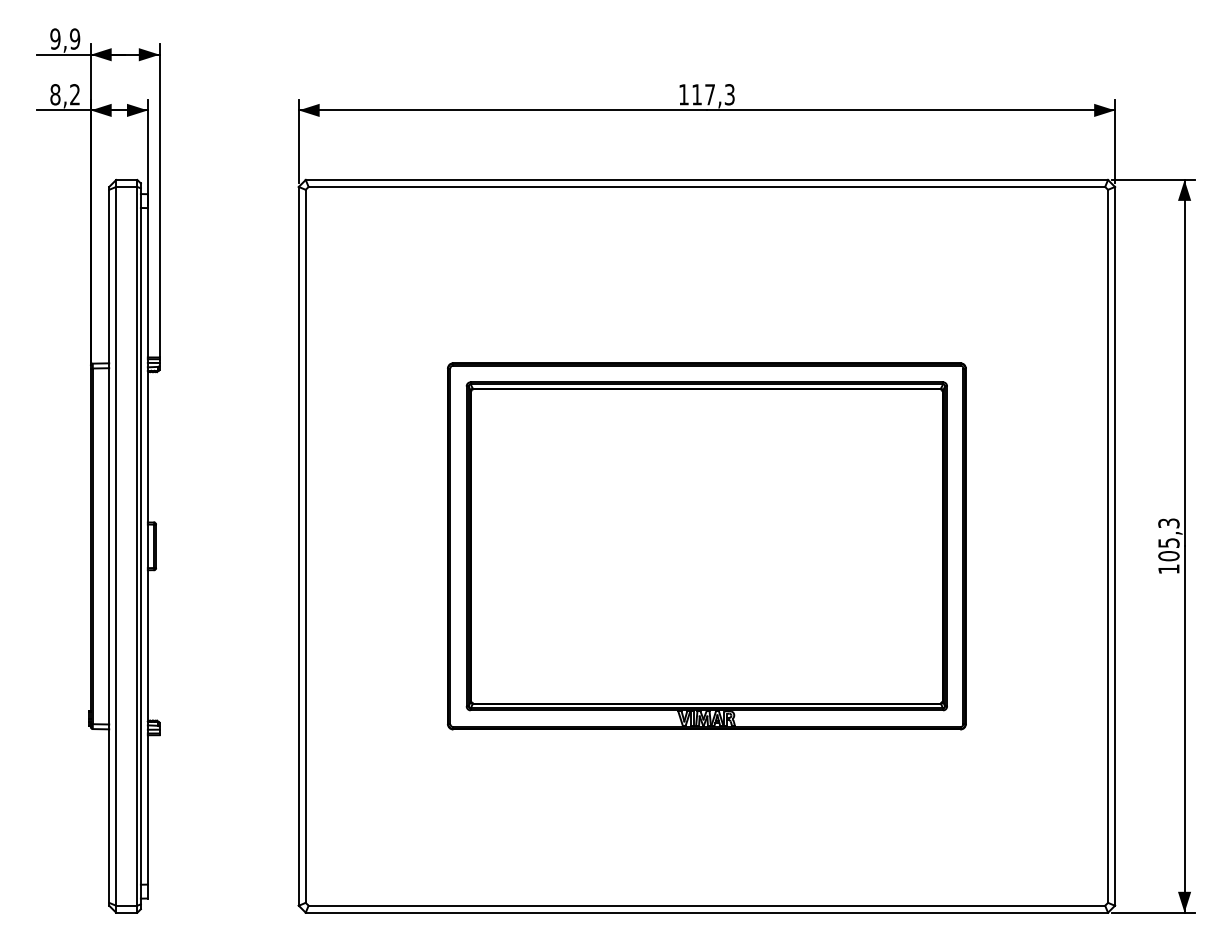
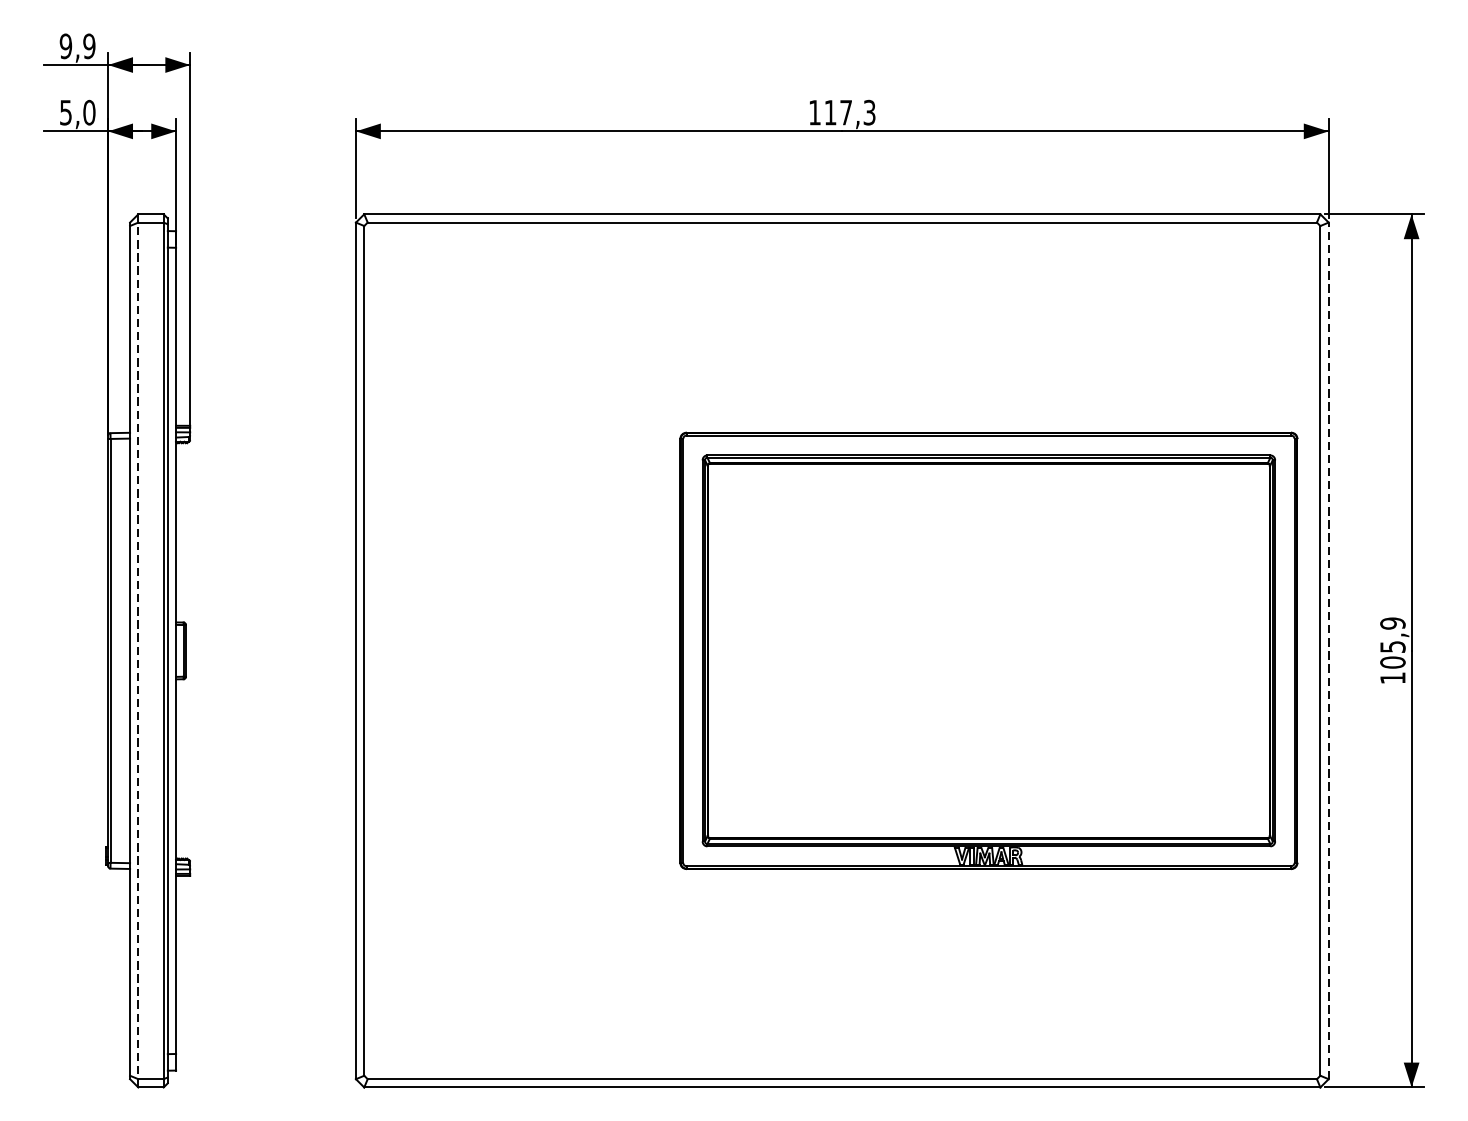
text: (65, 94) -> (77, 112), 8,2 -> 5,0
text: (1168, 523) -> (1392, 623), 105,3 -> 105,9
line: (116, 545) -> (138, 649), solid -> dashed
line: (1115, 545) -> (1329, 649), solid -> dashed
part: (706, 546) -> (988, 651), moved

